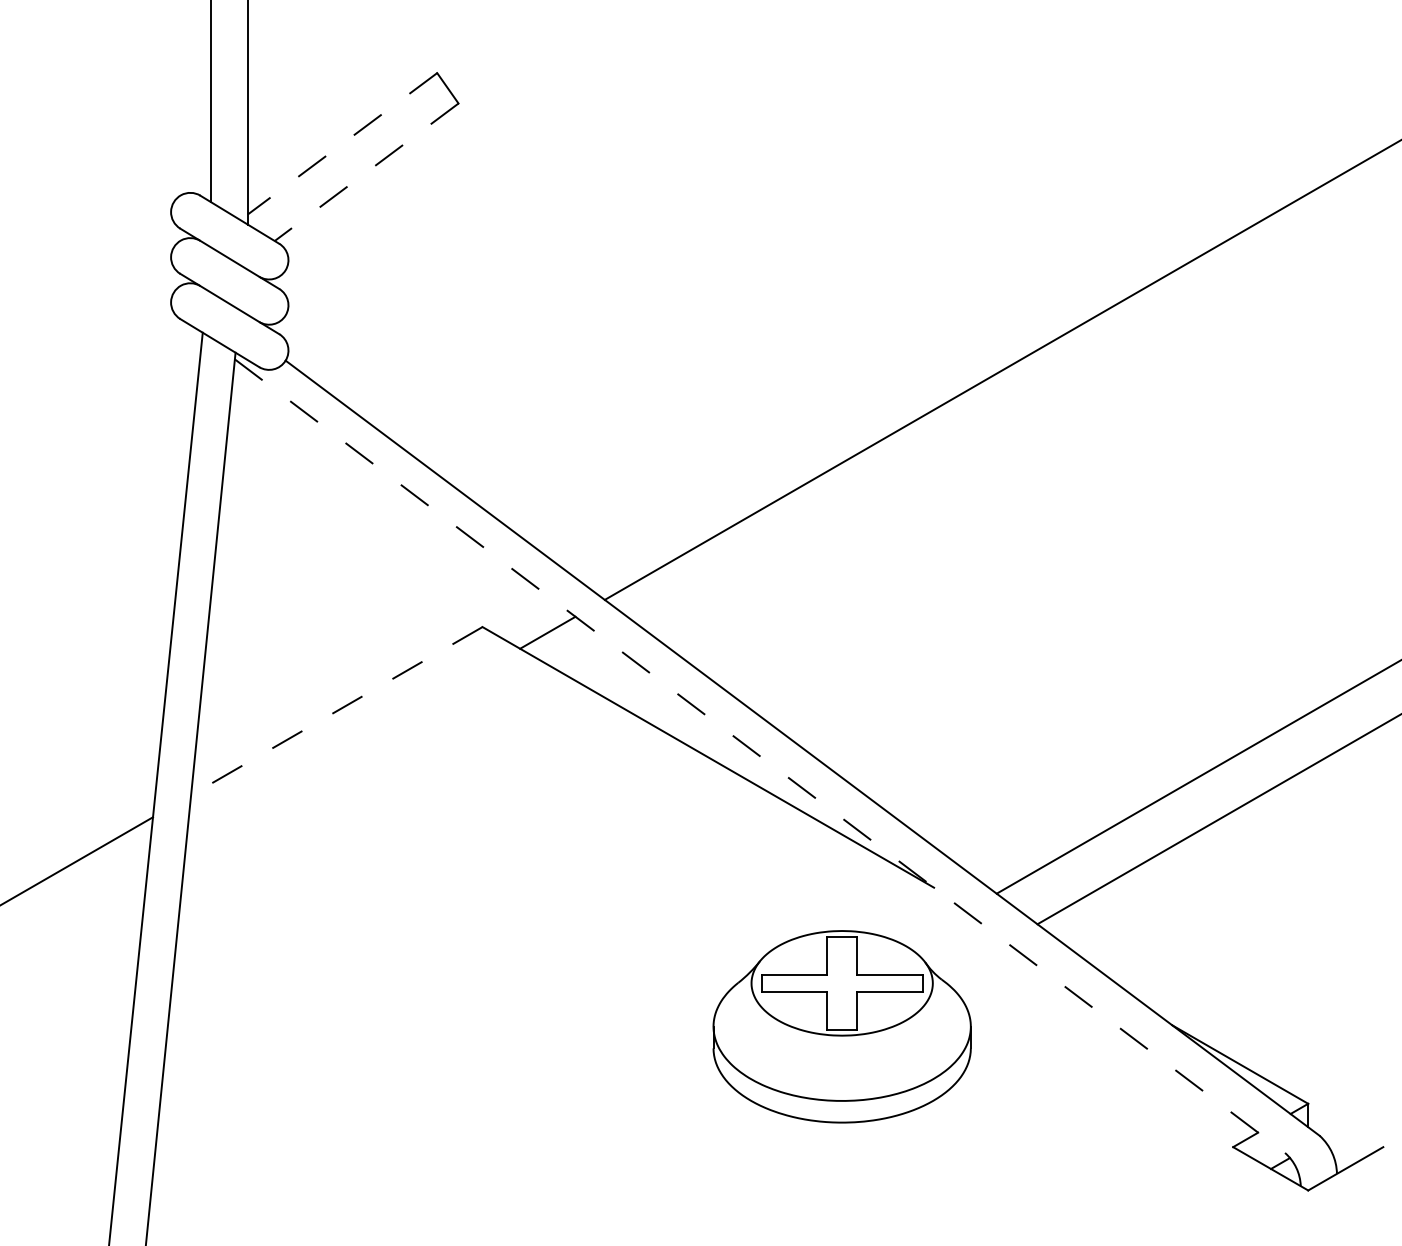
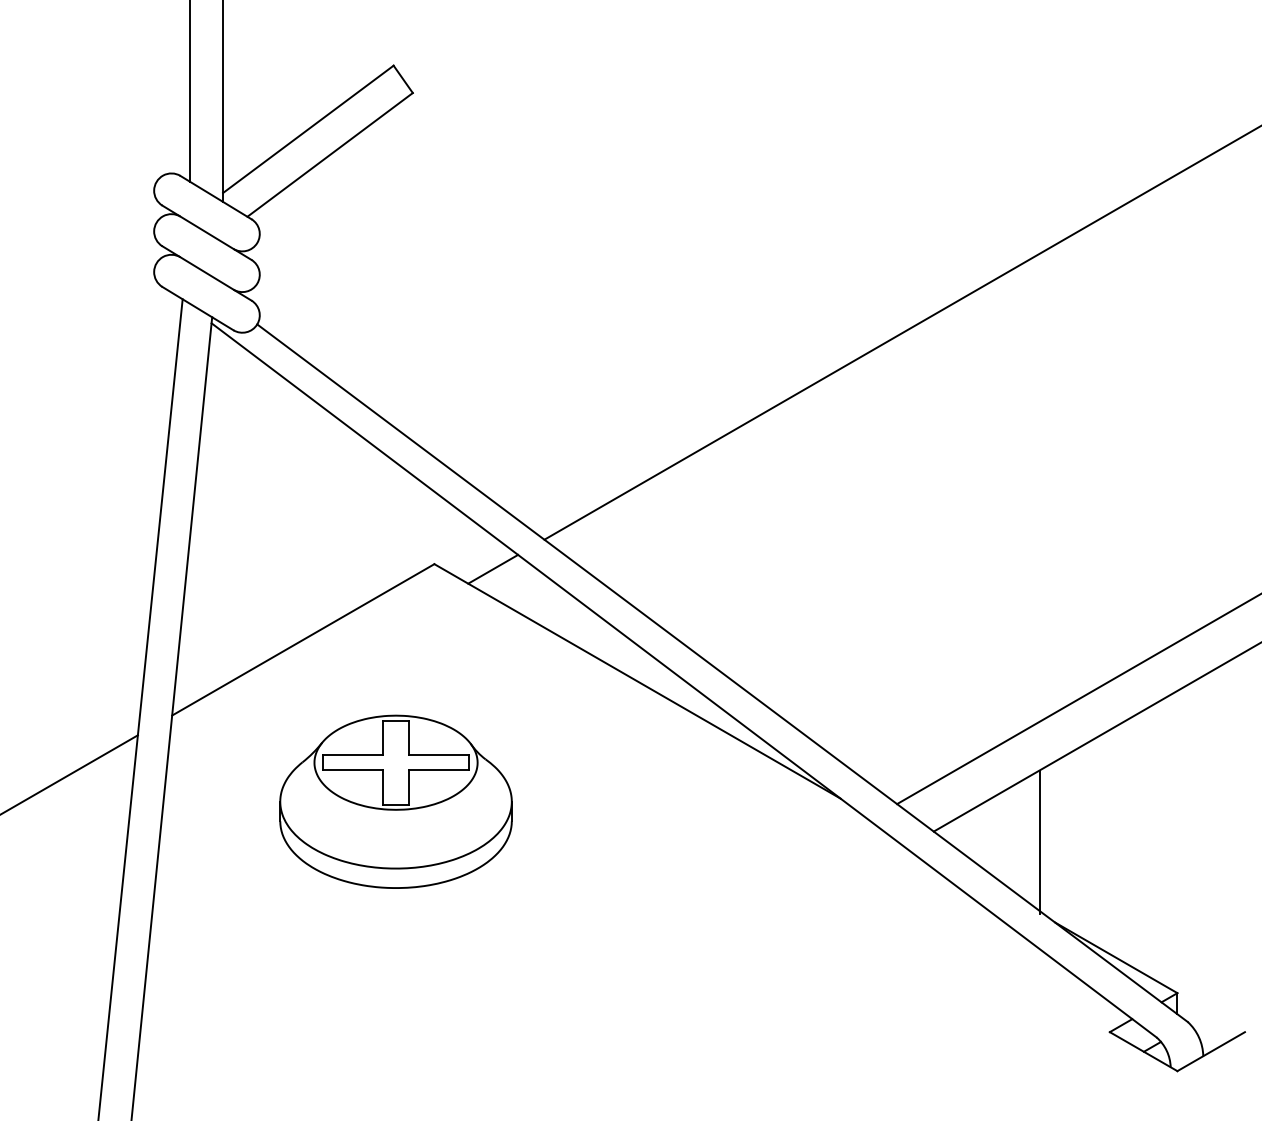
line: (341, 144) -> (307, 129), dashed -> solid
line: (365, 172) -> (329, 155), dashed -> solid
line: (335, 711) -> (302, 640), dashed -> solid
line: (760, 756) -> (684, 680), dashed -> solid
line: (1154, 935) -> (1039, 841), added
part: (841, 1026) -> (395, 801), moved

